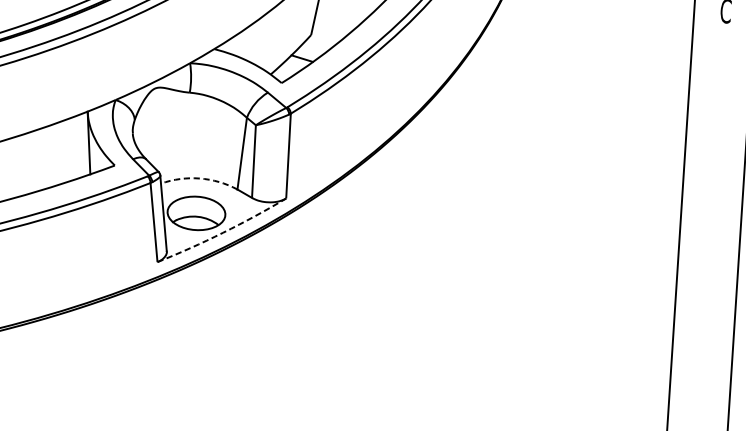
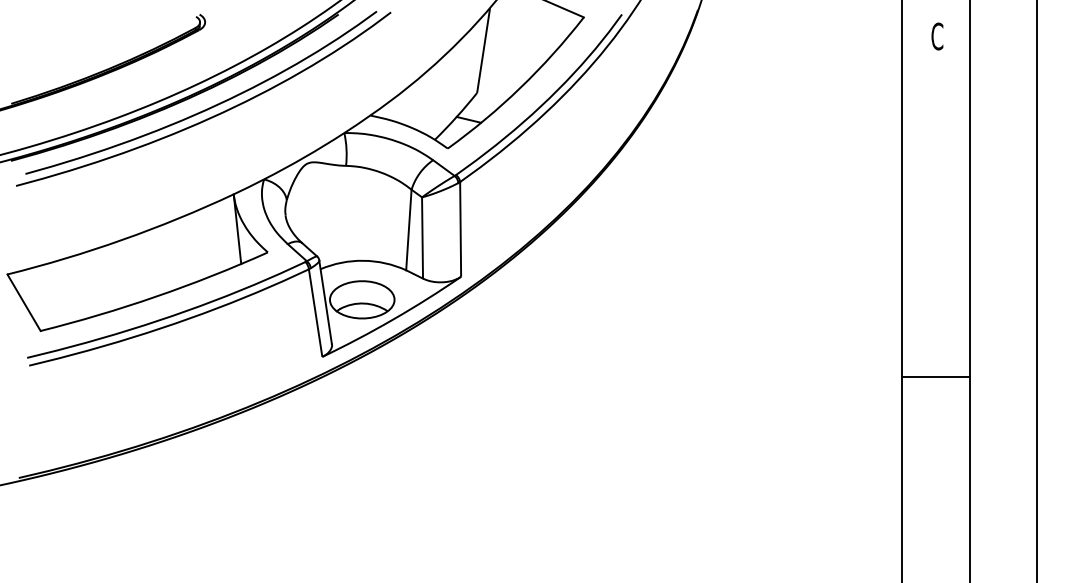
arc: (199, 178) -> (363, 260), dashed -> solid
arc: (223, 232) -> (393, 319), dashed -> solid
line: (704, 315) -> (935, 376), added

